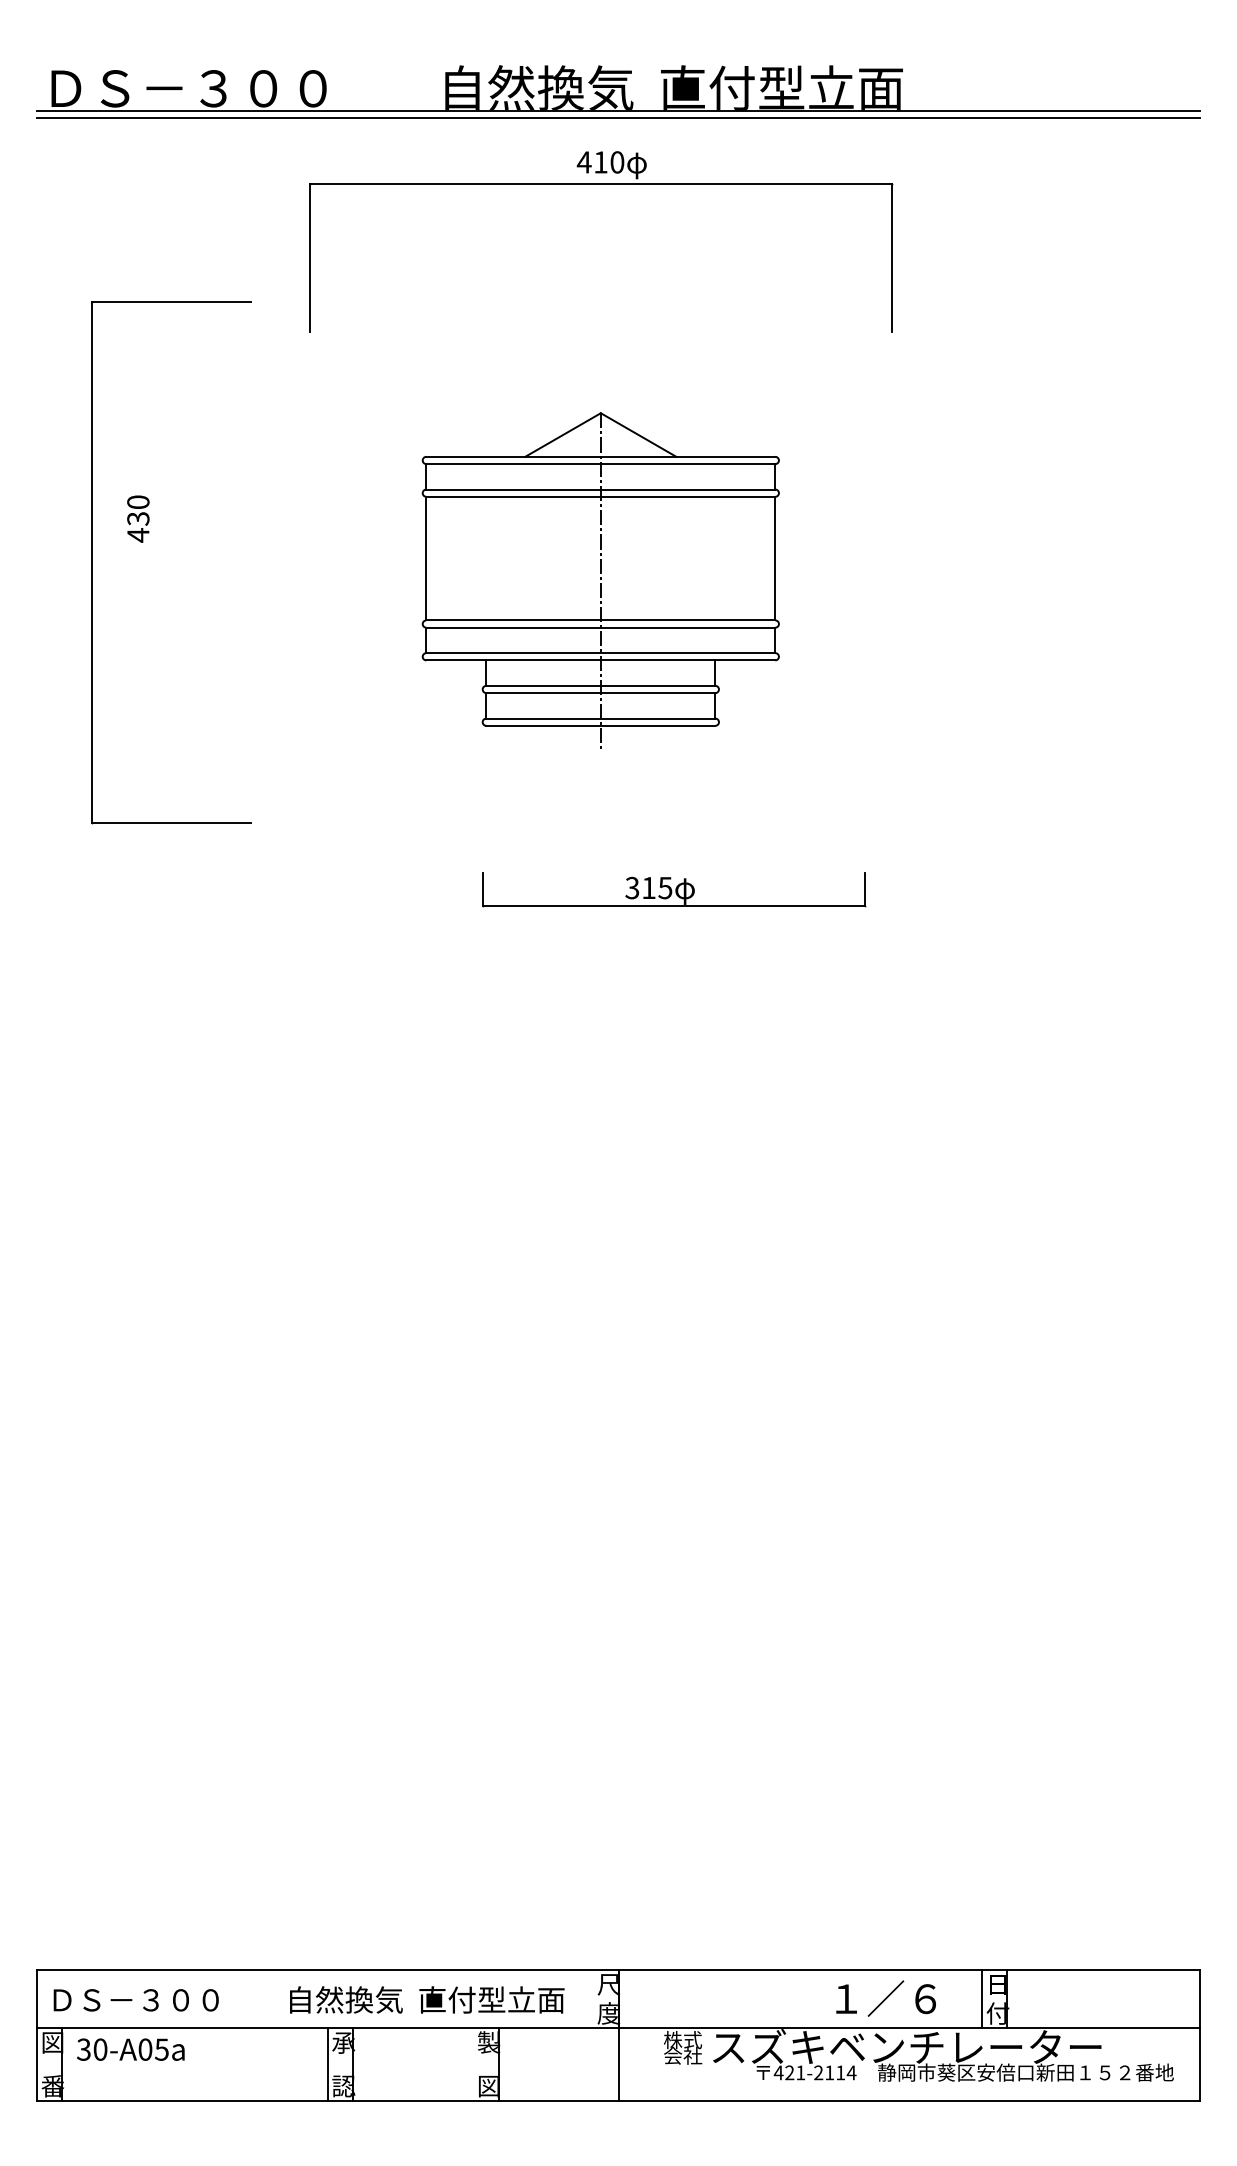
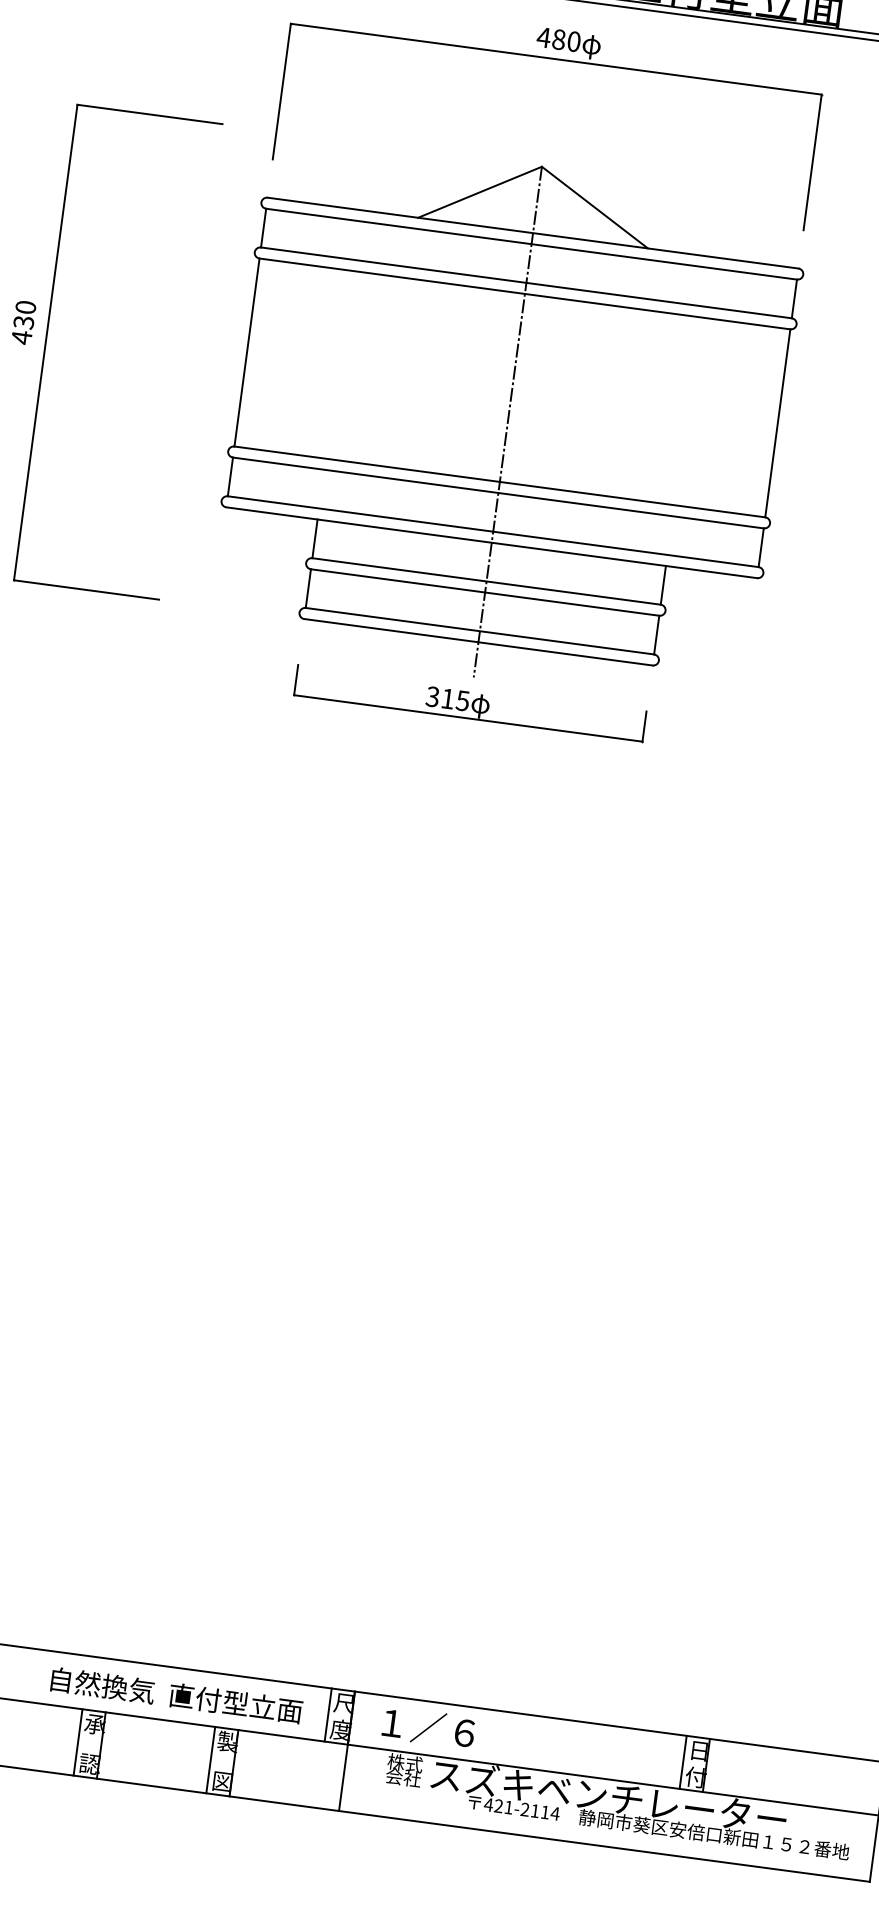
text: (600, 162) -> (558, 39), 410 -> 480
text: (138, 518) -> (24, 322), moved
part: (600, 580) -> (507, 421), size x1.67
part: (674, 889) -> (471, 703), moved
text: (885, 1998) -> (428, 1727), moved
line: (593, 1999) -> (328, 1715), added
line: (473, 2064) -> (211, 1760), added

